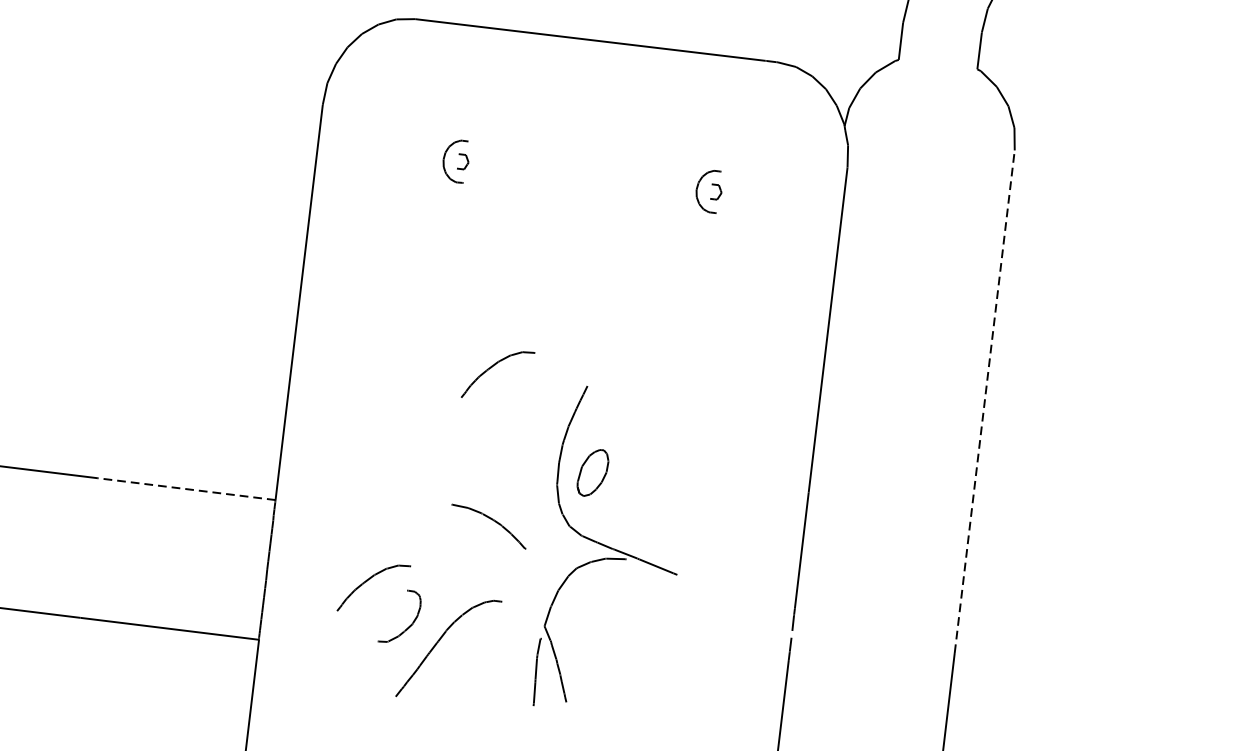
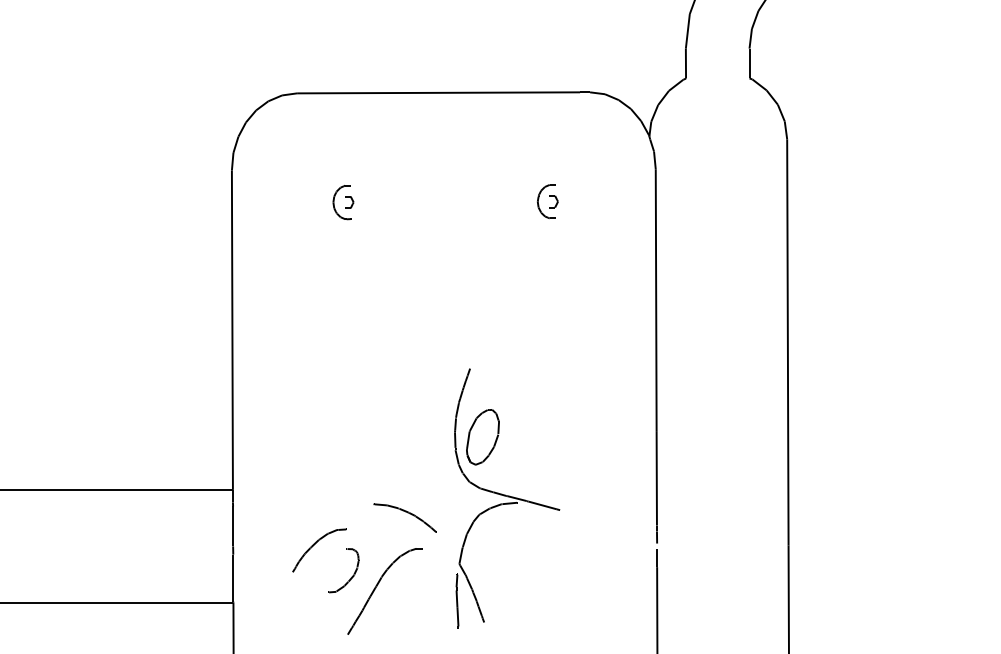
part: (492, 367) -> (392, 363), removed
line: (984, 401) -> (787, 342), dashed -> solid
part: (592, 473) -> (482, 437), size x1.43
line: (187, 488) -> (161, 489), dashed -> solid
part: (487, 525) -> (404, 517), moved

